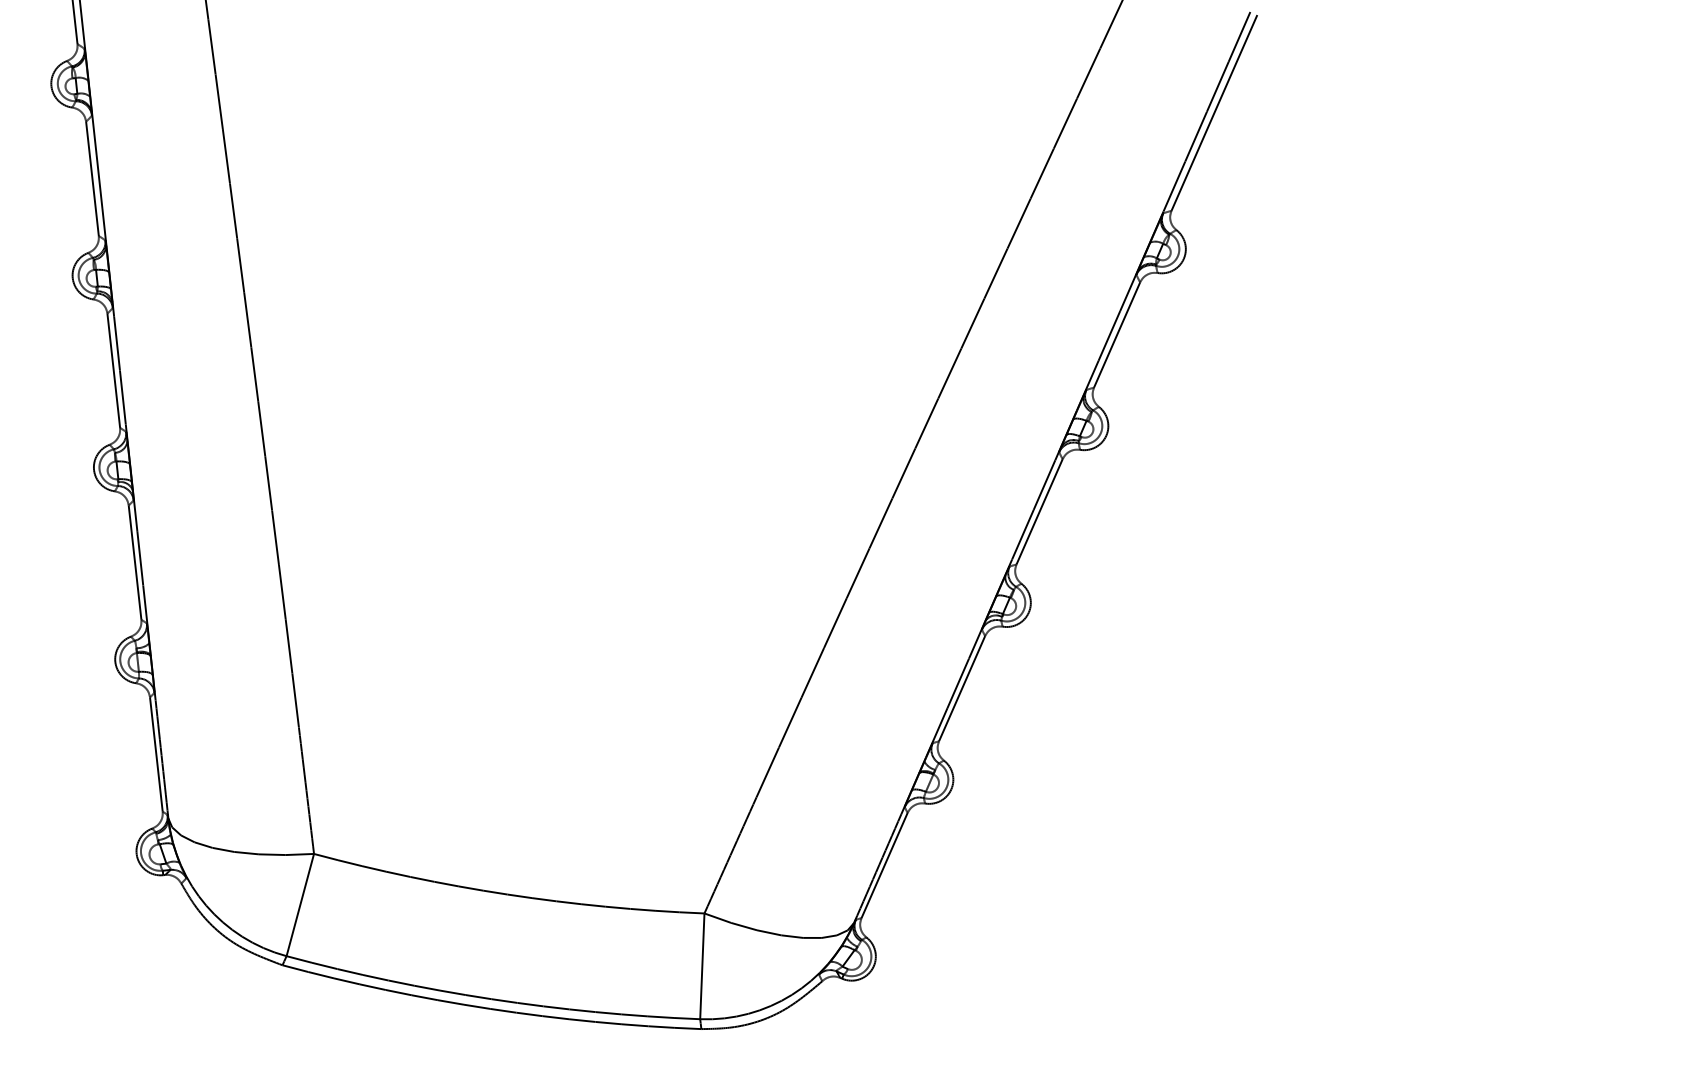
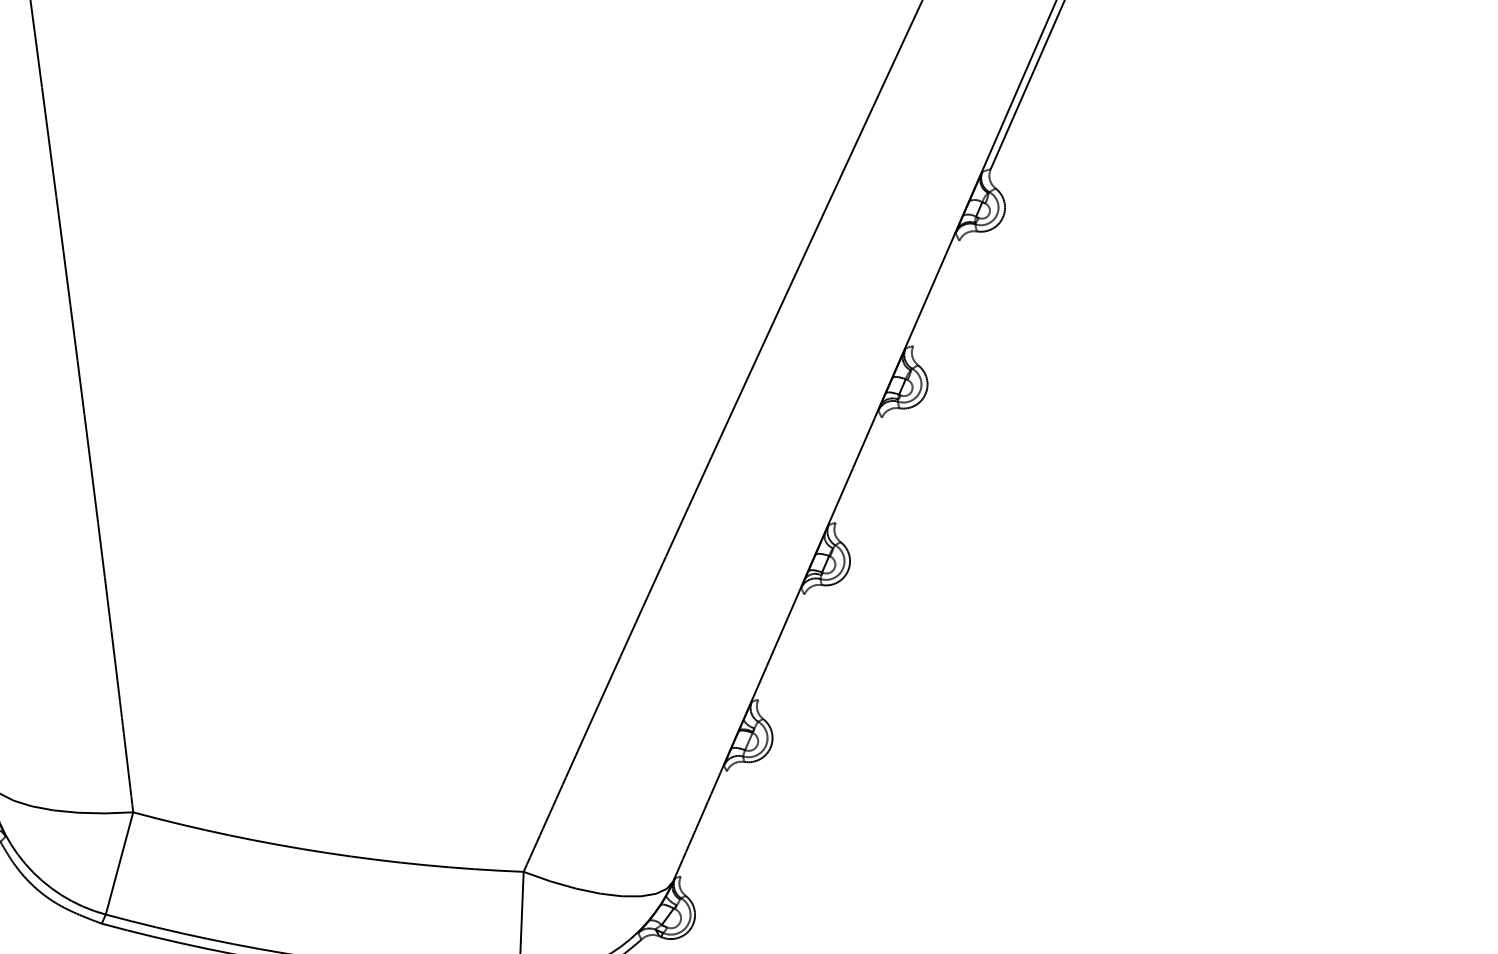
line: (1117, 334) -> (936, 292), removed
line: (1039, 511) -> (858, 469), removed
line: (962, 688) -> (781, 646), removed
line: (884, 865) -> (703, 823), removed

